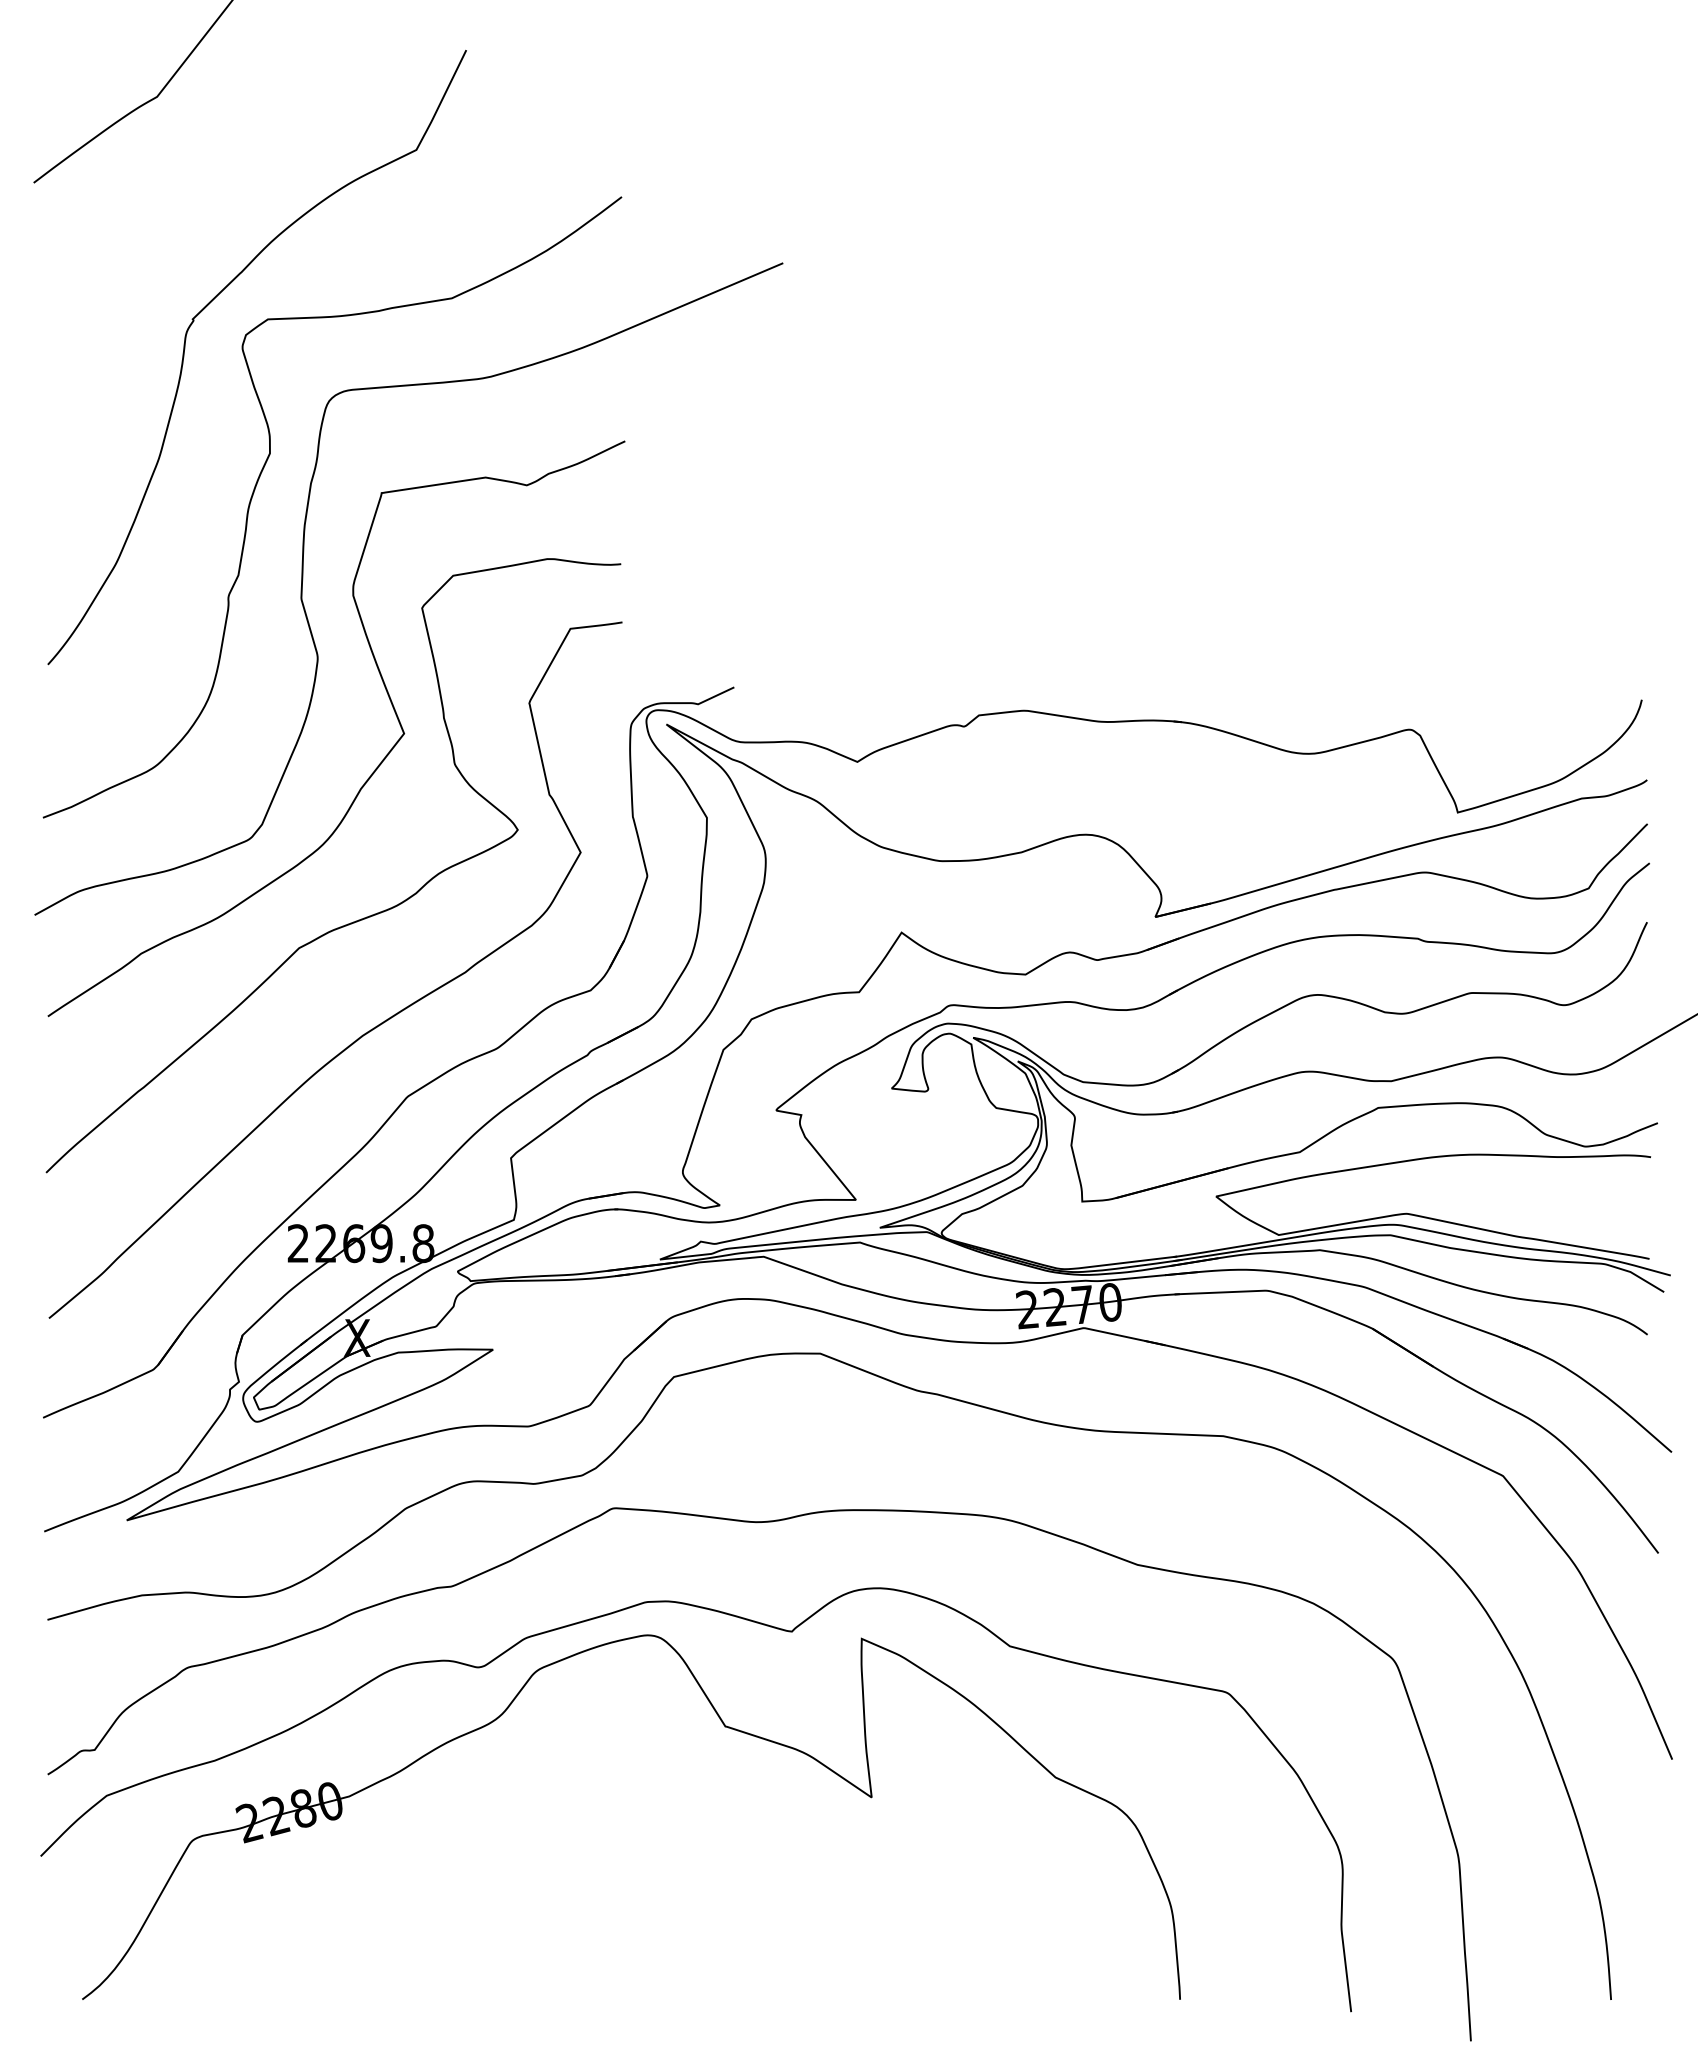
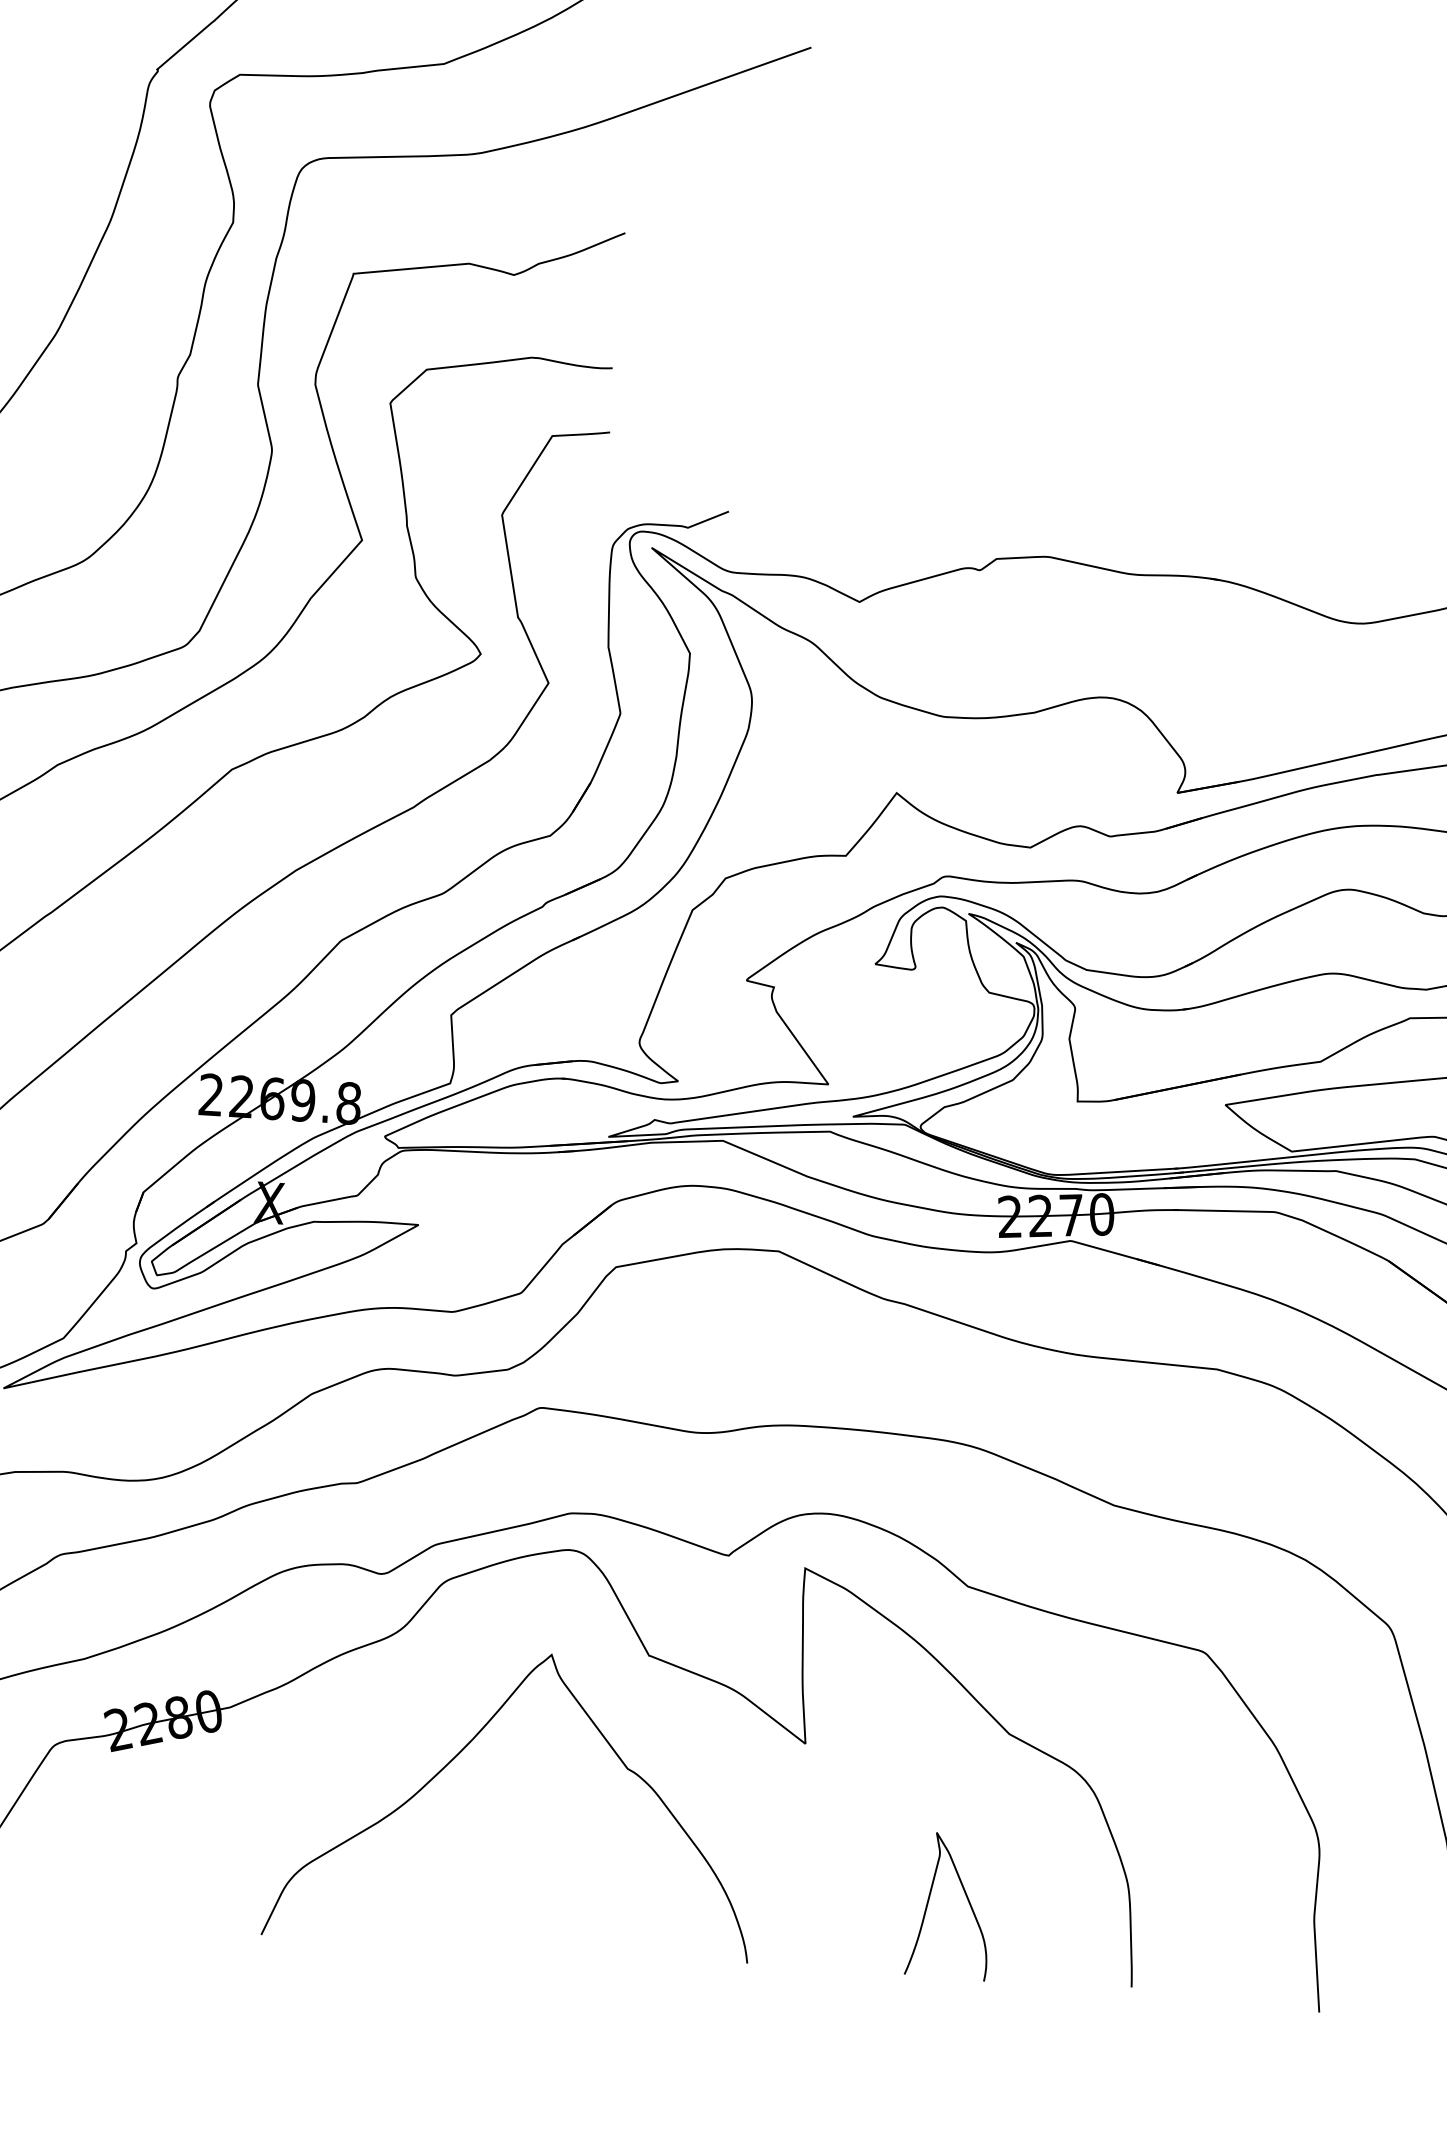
curve: (559, 1826) -> (459, 1754), added
curve: (1026, 1929) -> (967, 1899), added

